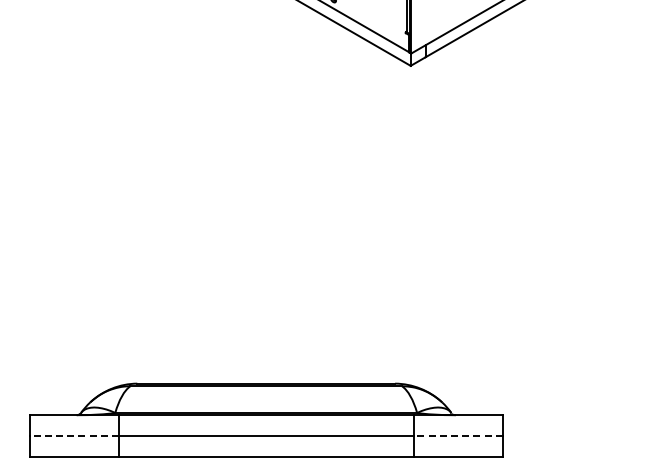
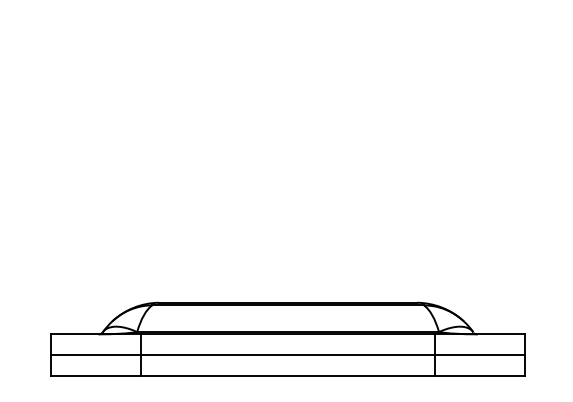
line: (74, 436) -> (96, 355), dashed -> solid
line: (458, 436) -> (480, 355), dashed -> solid

